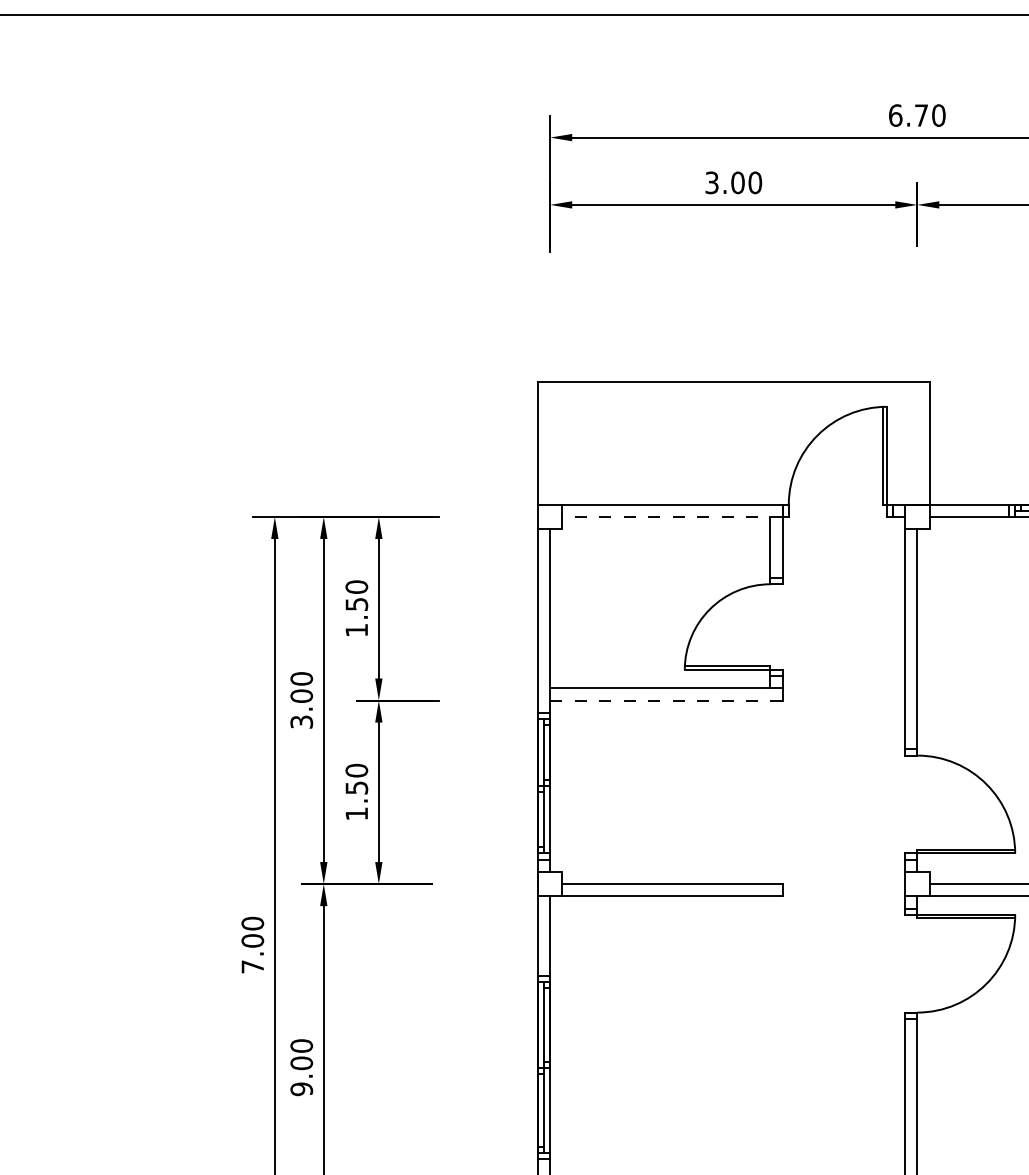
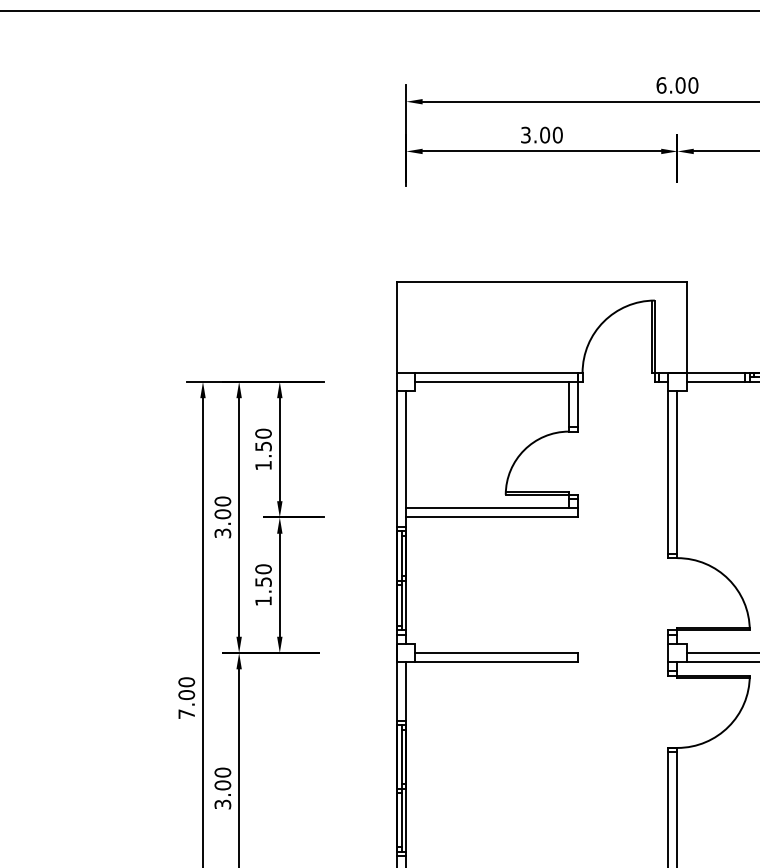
text: (921, 115) -> (680, 85), 6.70 -> 6.00
line: (672, 516) -> (496, 381), dashed -> solid
line: (666, 700) -> (492, 517), dashed -> solid
text: (301, 1089) -> (222, 804), 9.00 -> 3.00

